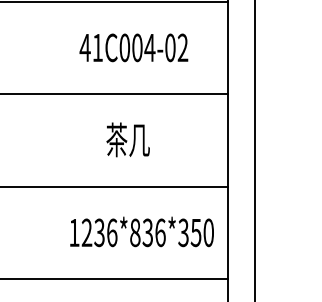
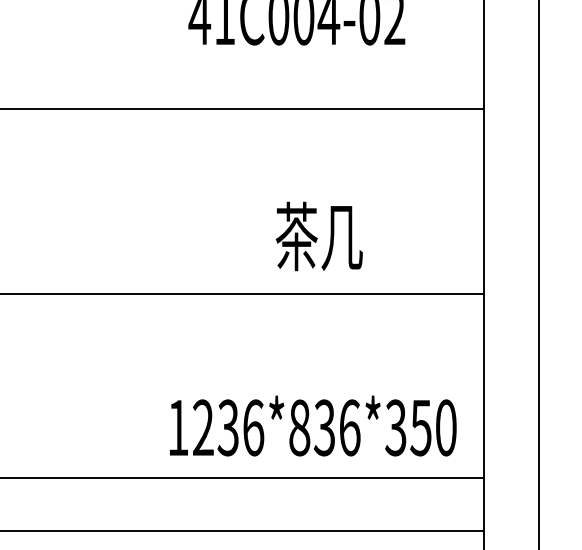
text: (127, 139) -> (318, 235), moved
text: (141, 231) -> (312, 425), moved

